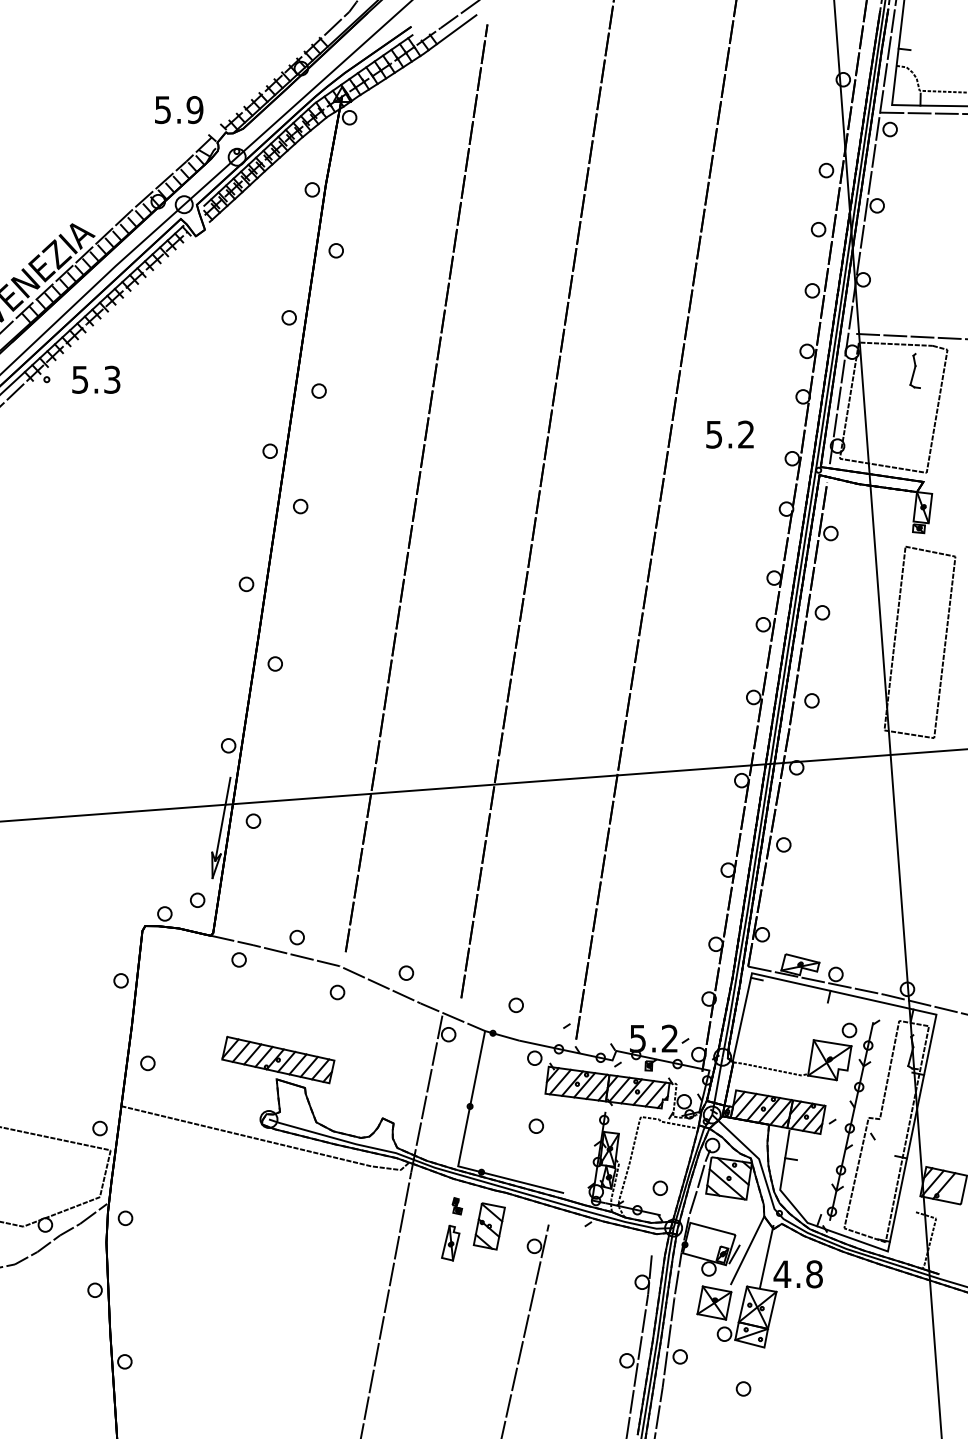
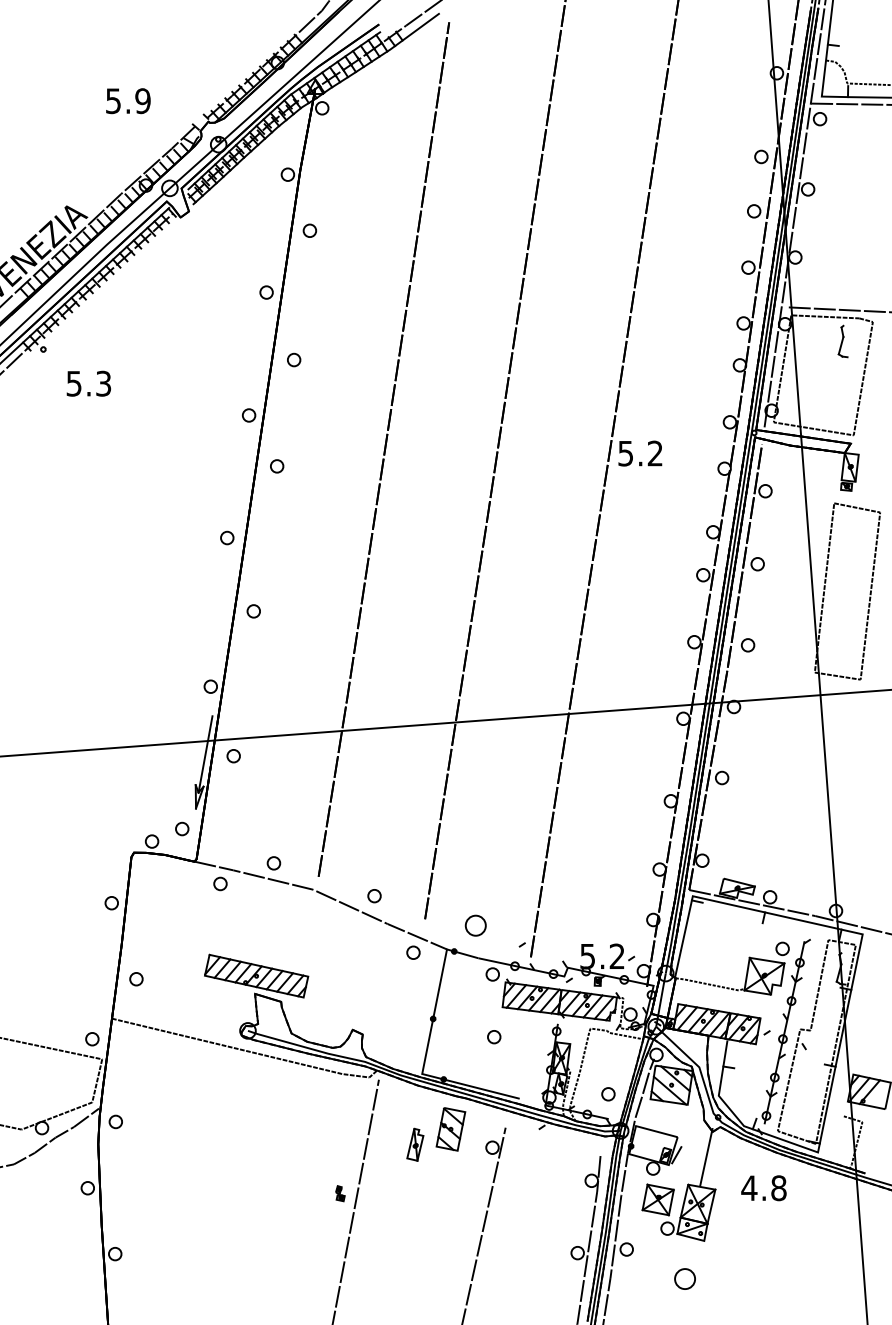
text: (179, 110) -> (128, 101), moved
text: (96, 379) -> (89, 383), moved
text: (729, 434) -> (639, 453), moved
part: (337, 992) -> (311, 913), removed
part: (515, 1005) -> (475, 925), size x1.6
line: (426, 1093) -> (393, 1006), removed
part: (457, 1206) -> (340, 1193), moved
line: (747, 1250) -> (688, 1151), removed
text: (797, 1274) -> (763, 1188), moved
part: (743, 1388) -> (684, 1278), size x1.6

